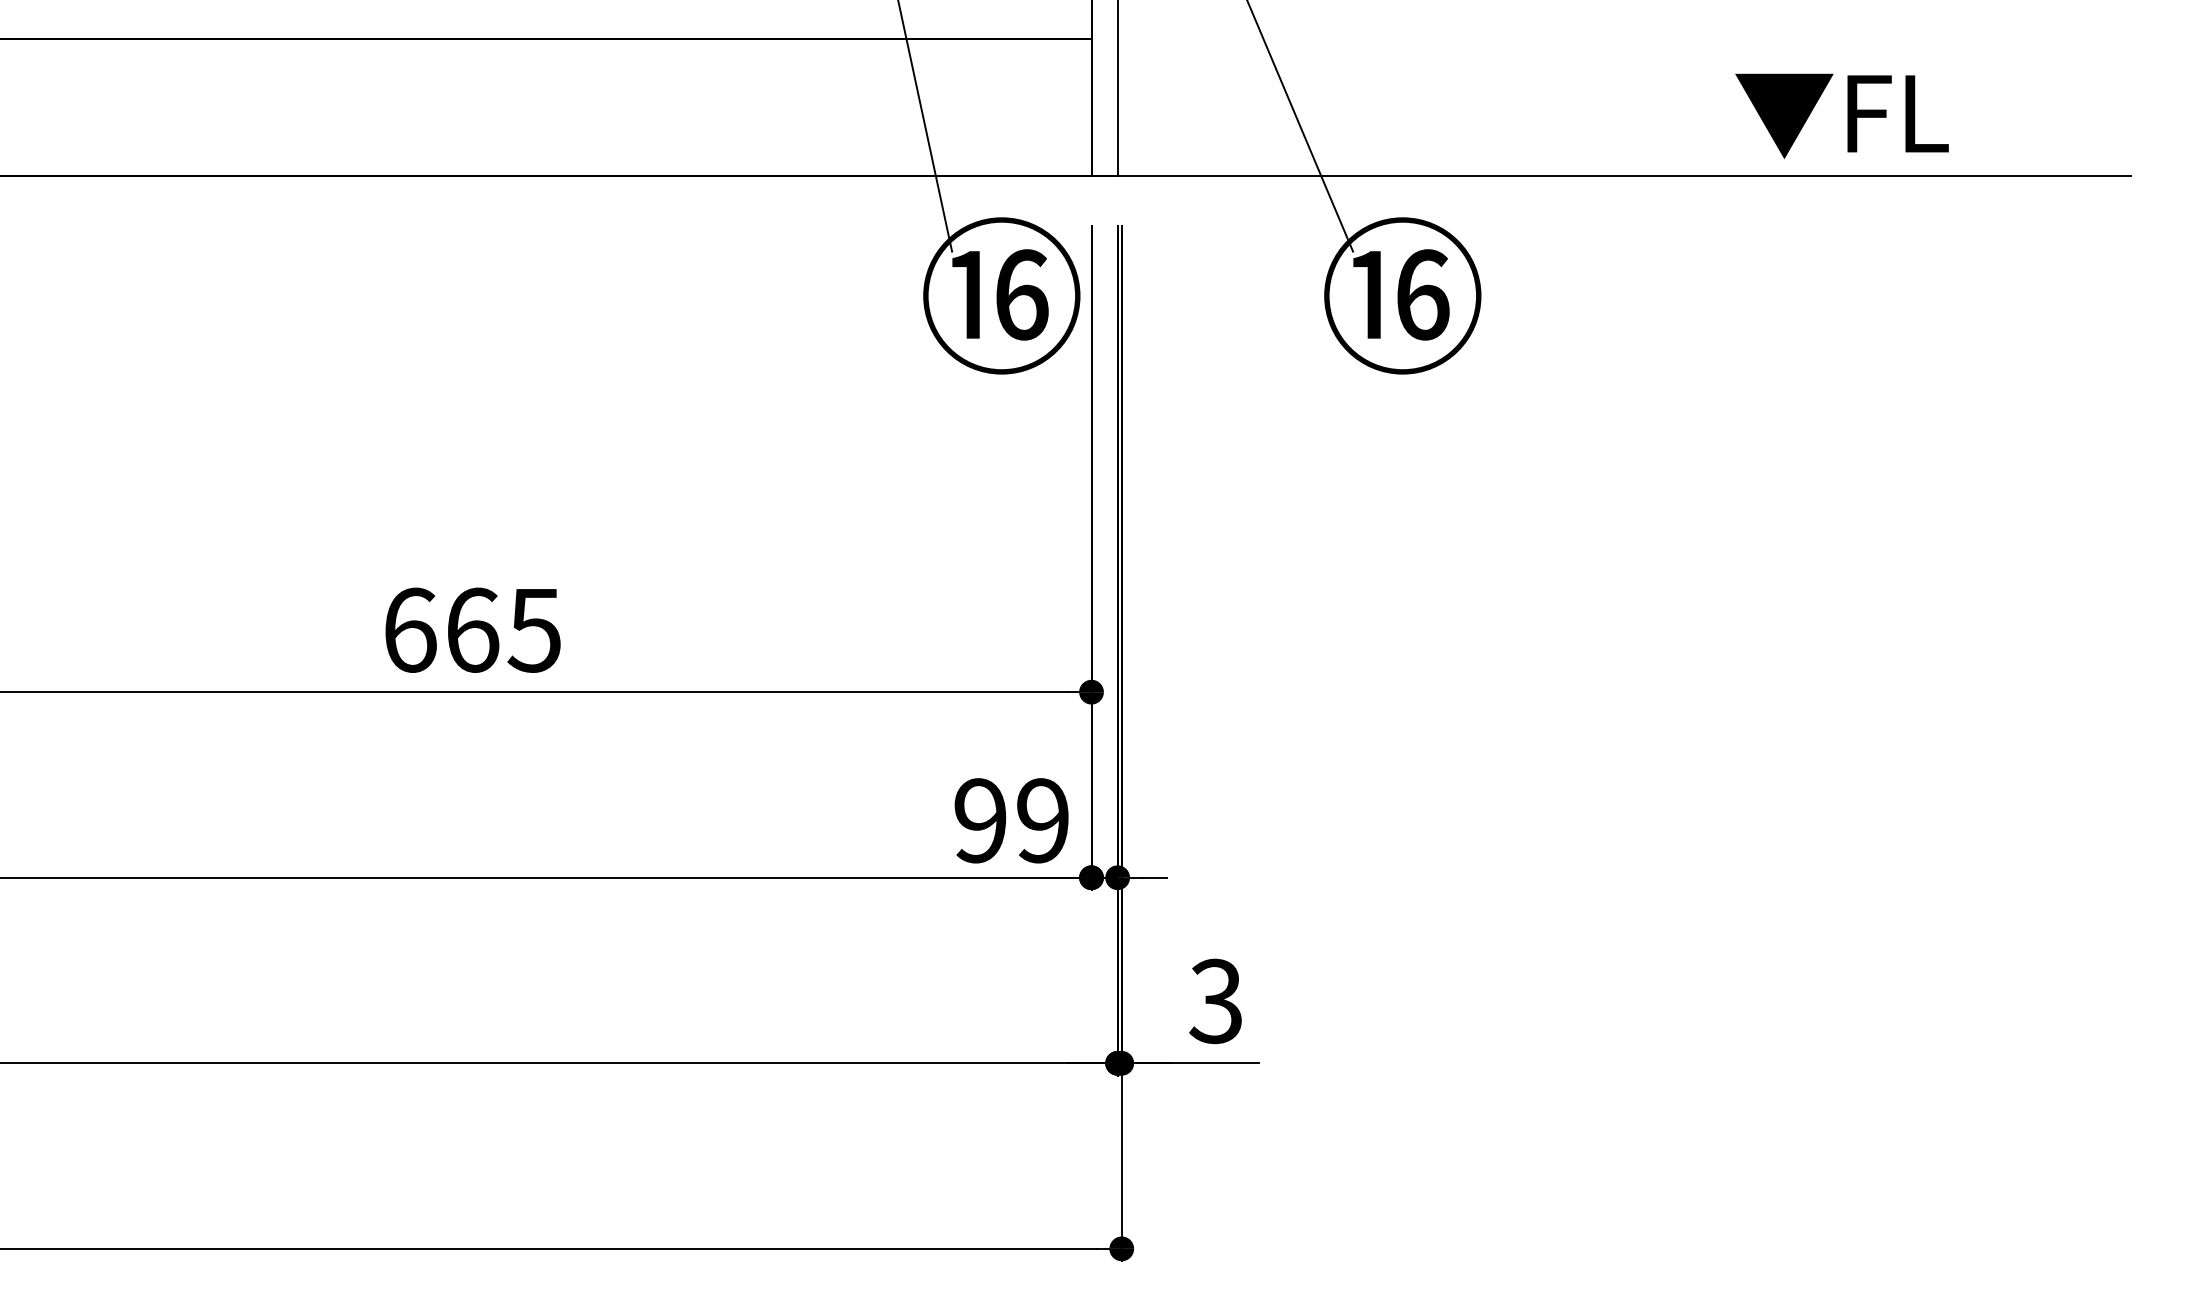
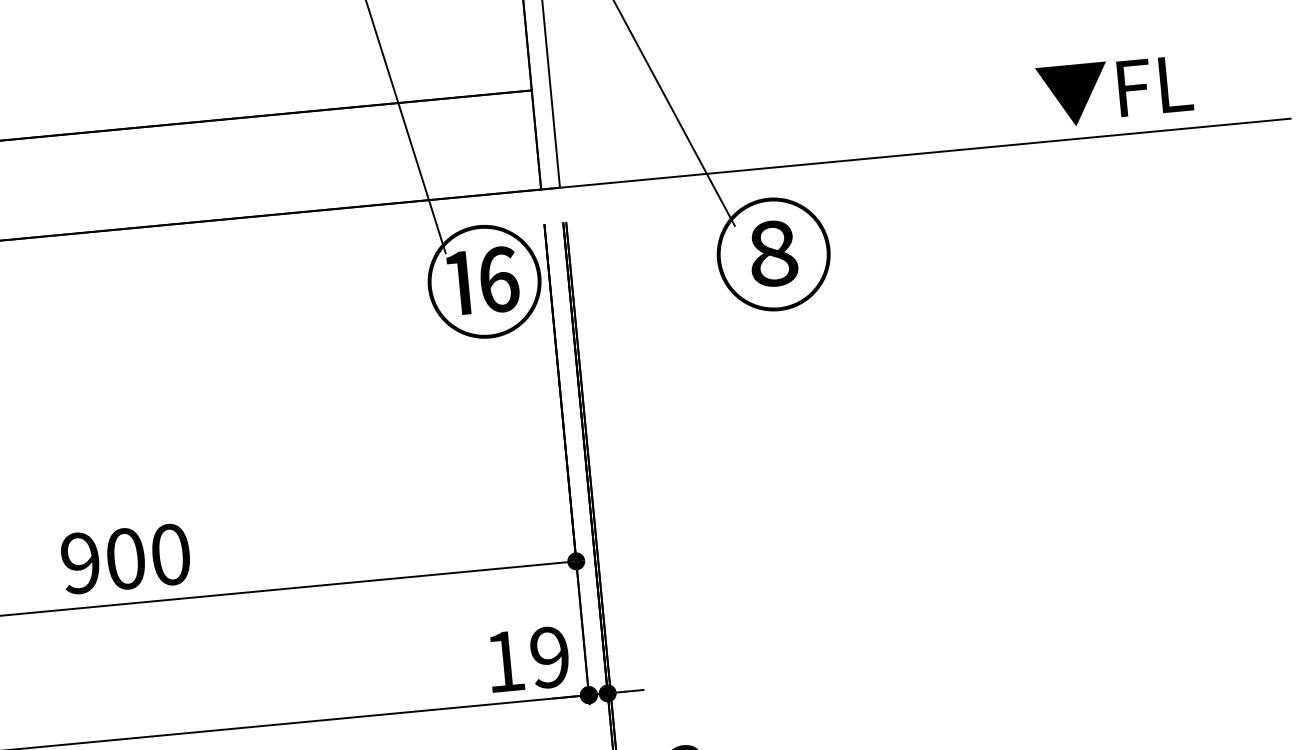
text: (1841, 115) -> (1114, 91), moved
text: (1401, 294) -> (772, 253), ⑯ -> ⑧
text: (472, 629) -> (125, 558), 665 -> 900
text: (980, 820) -> (504, 661), 99 -> 19

